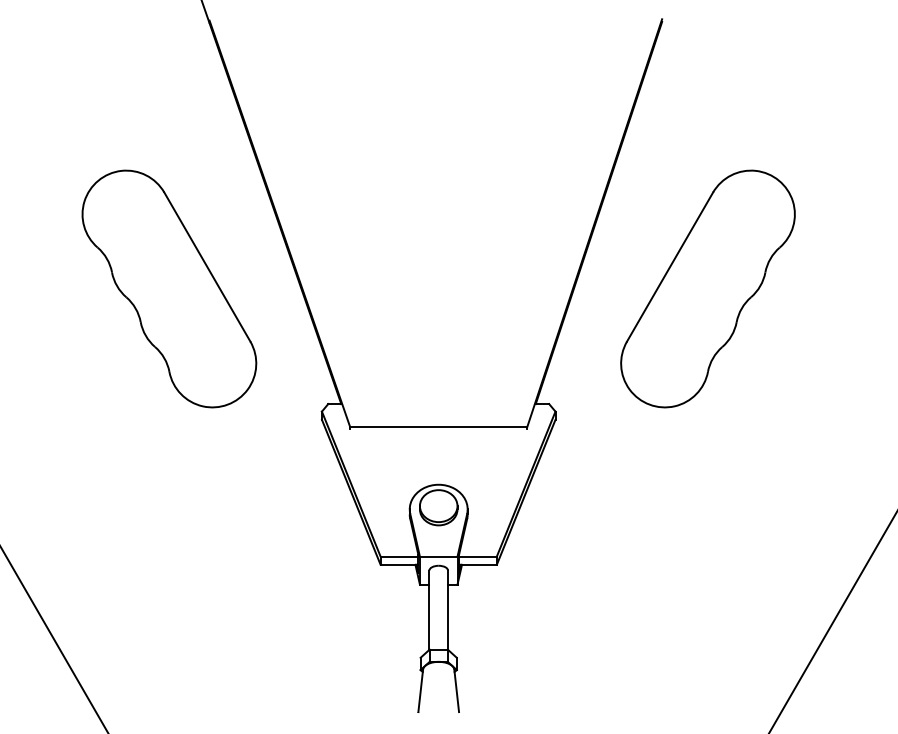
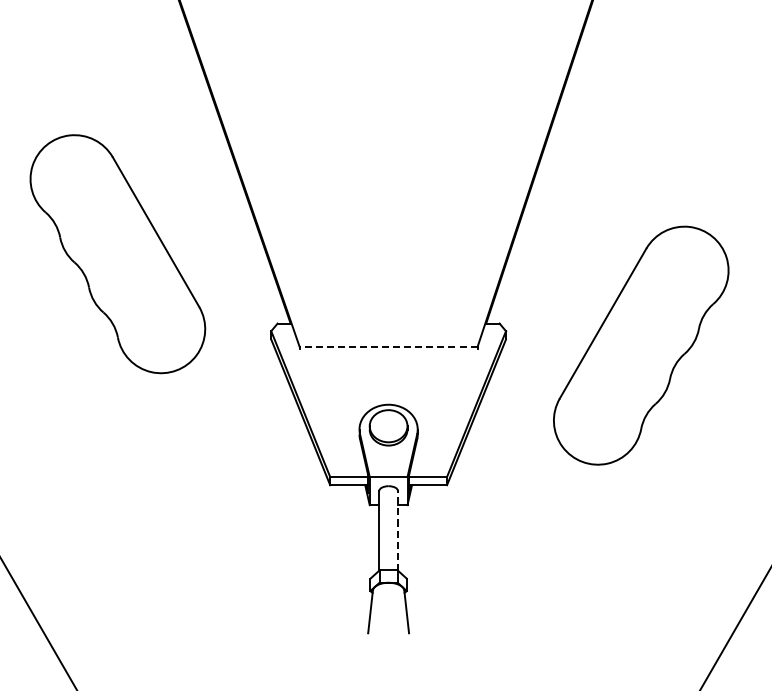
part: (169, 288) -> (117, 253), moved
part: (707, 288) -> (640, 345), moved
line: (438, 427) -> (388, 347), solid -> dashed
line: (448, 610) -> (398, 531), solid -> dashed

